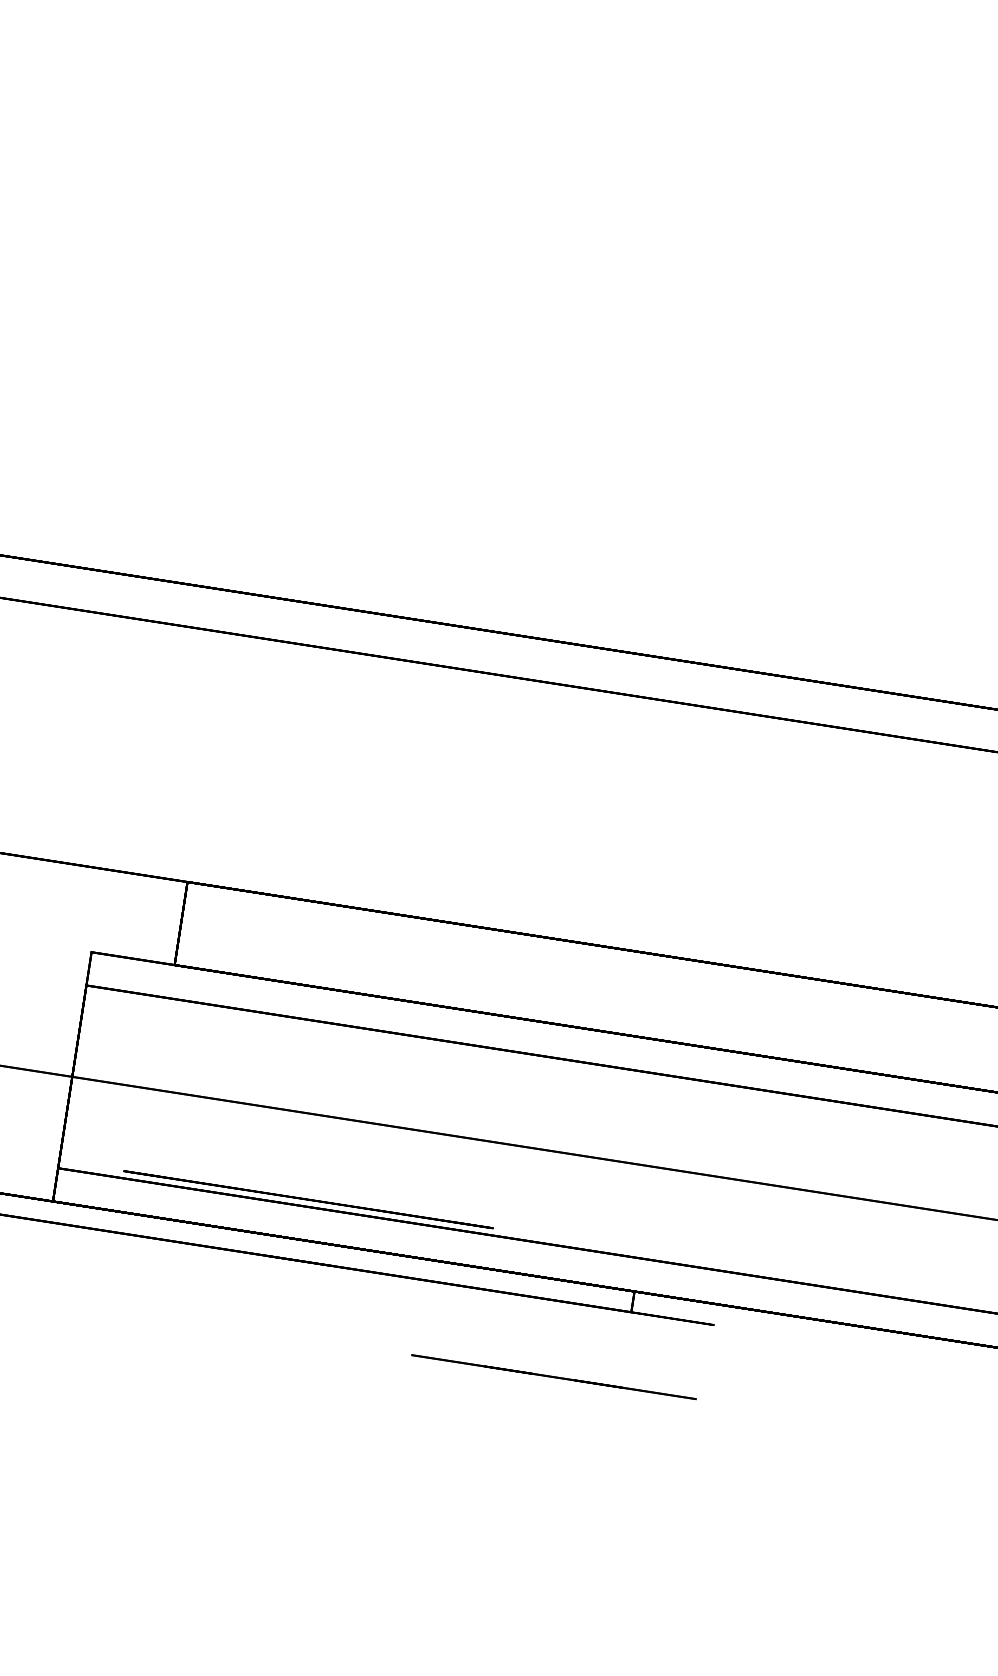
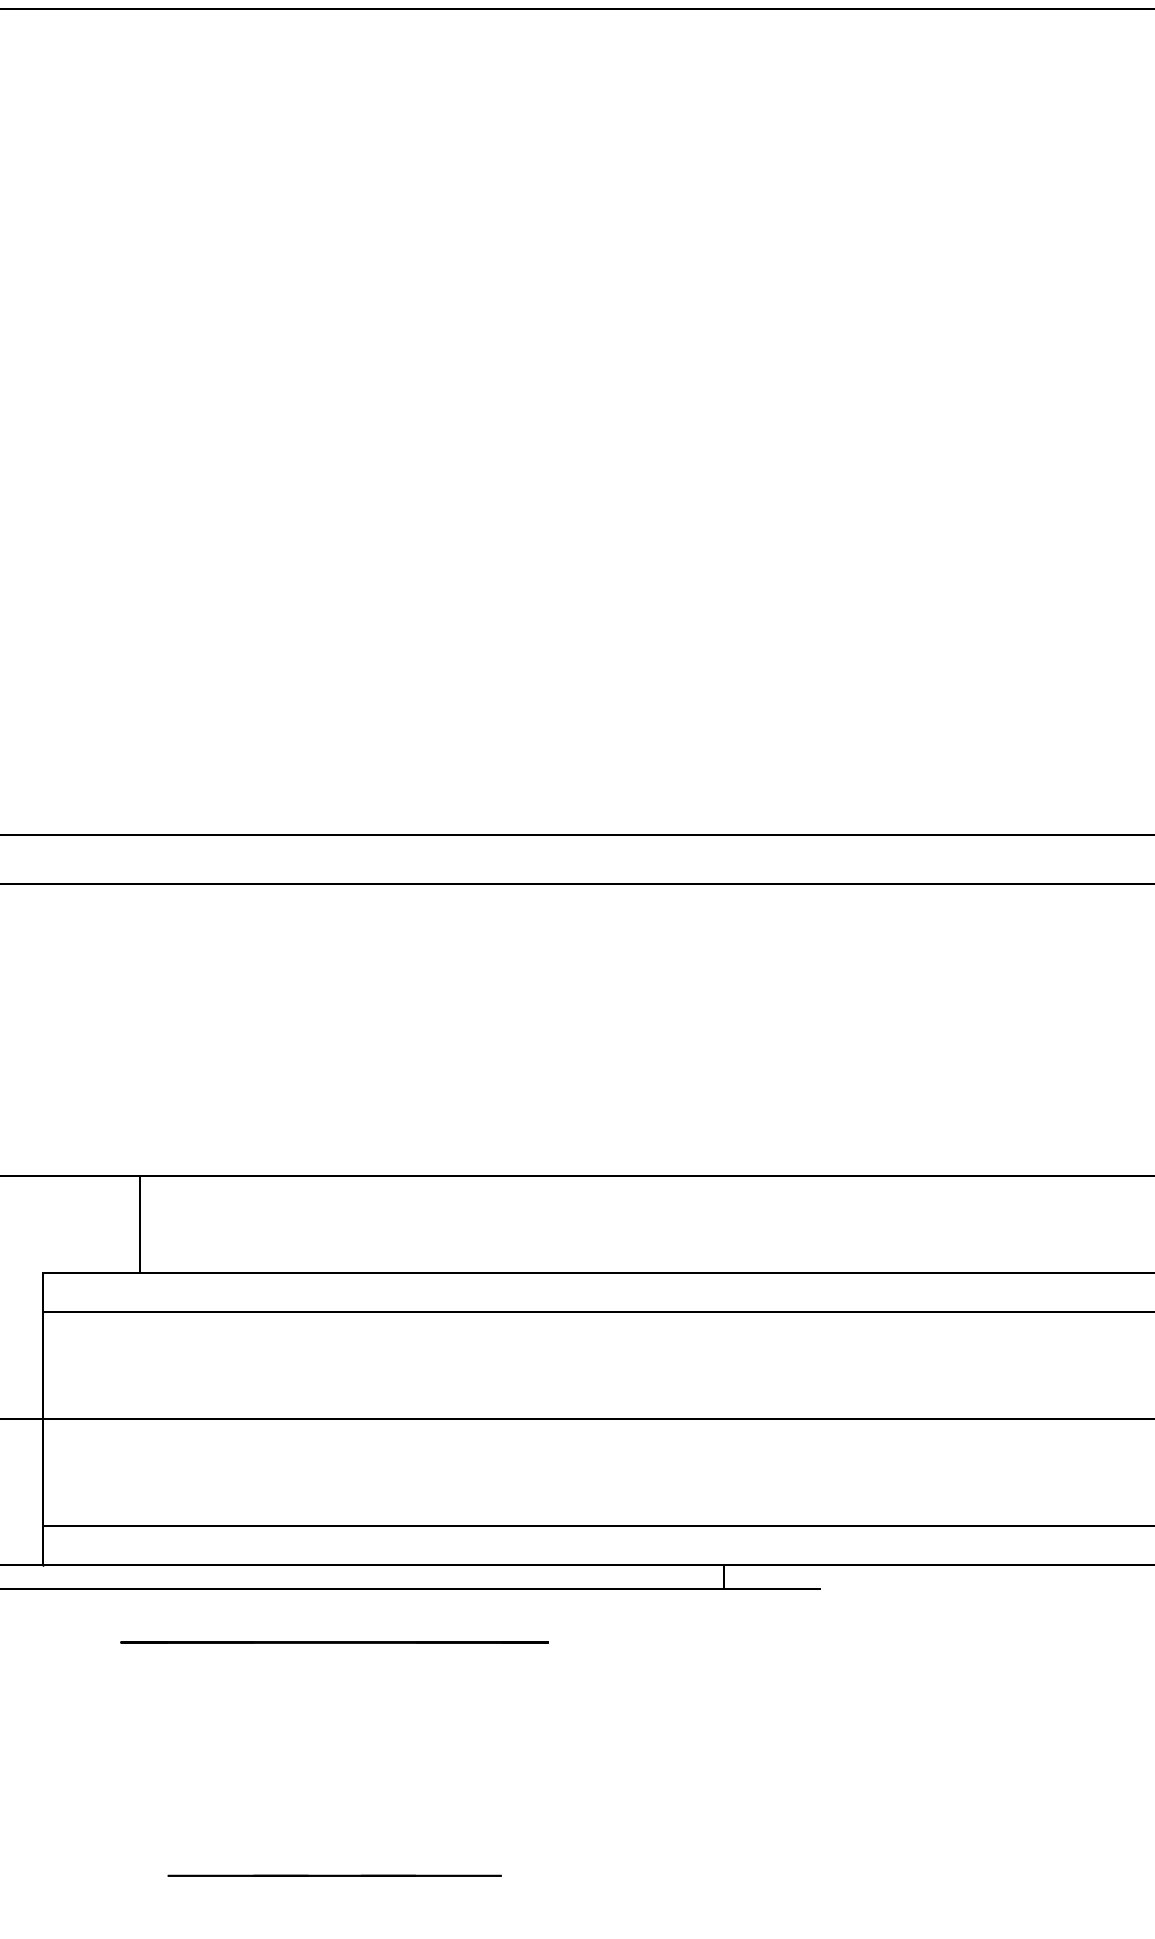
line: (308, 1199) -> (334, 1642), moved
line: (553, 1376) -> (334, 1875), moved

